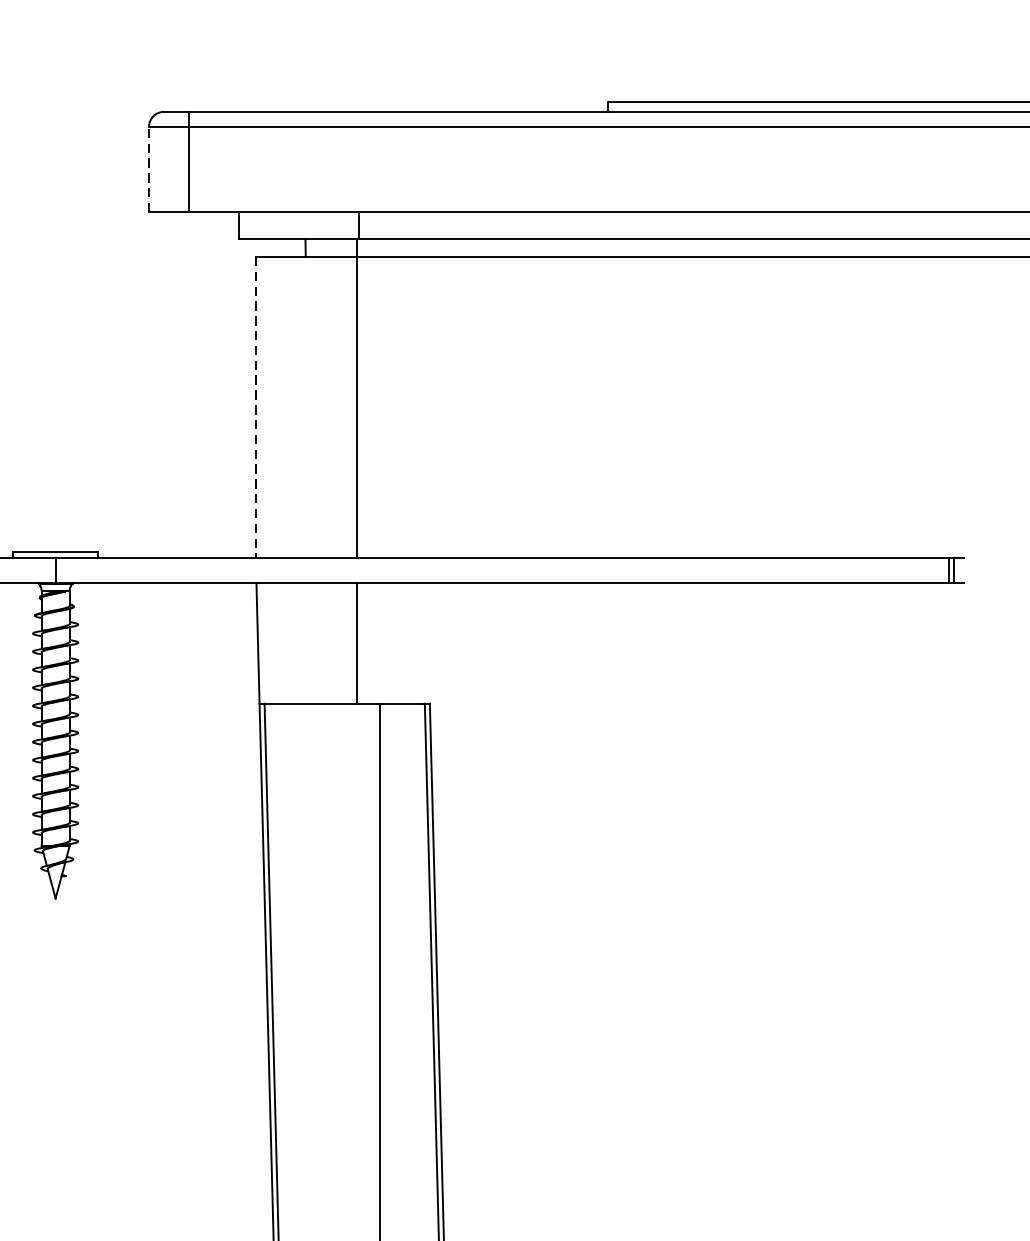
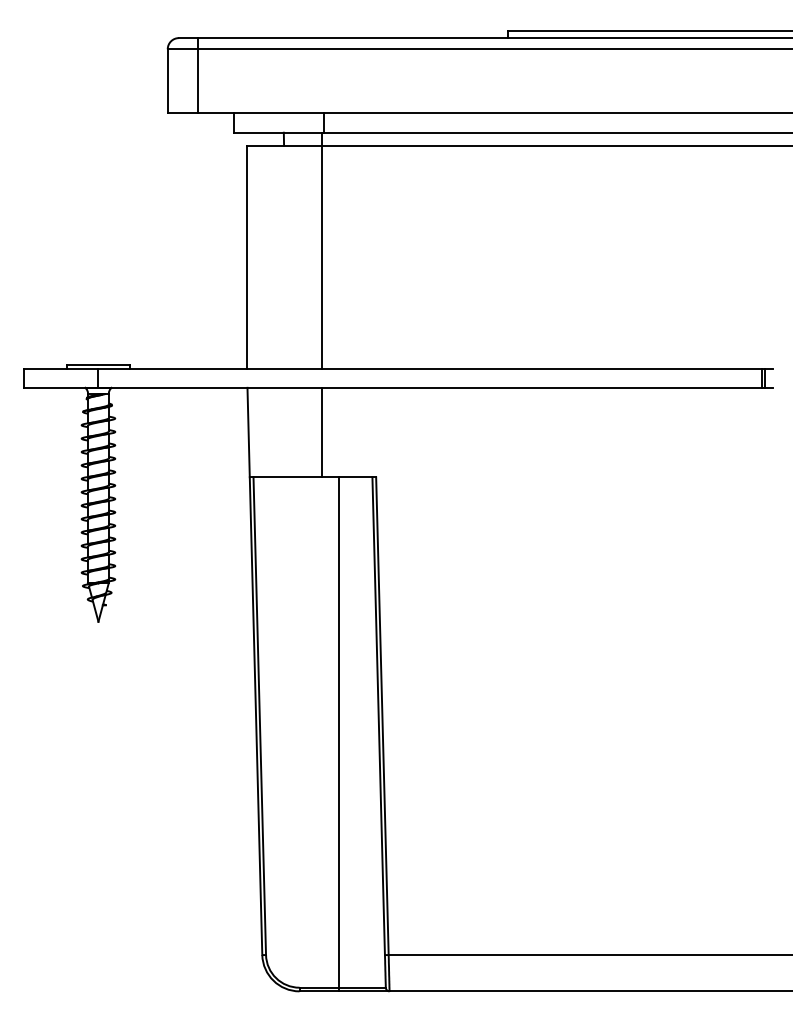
line: (148, 168) -> (167, 80), dashed -> solid
line: (256, 407) -> (247, 257), dashed -> solid

